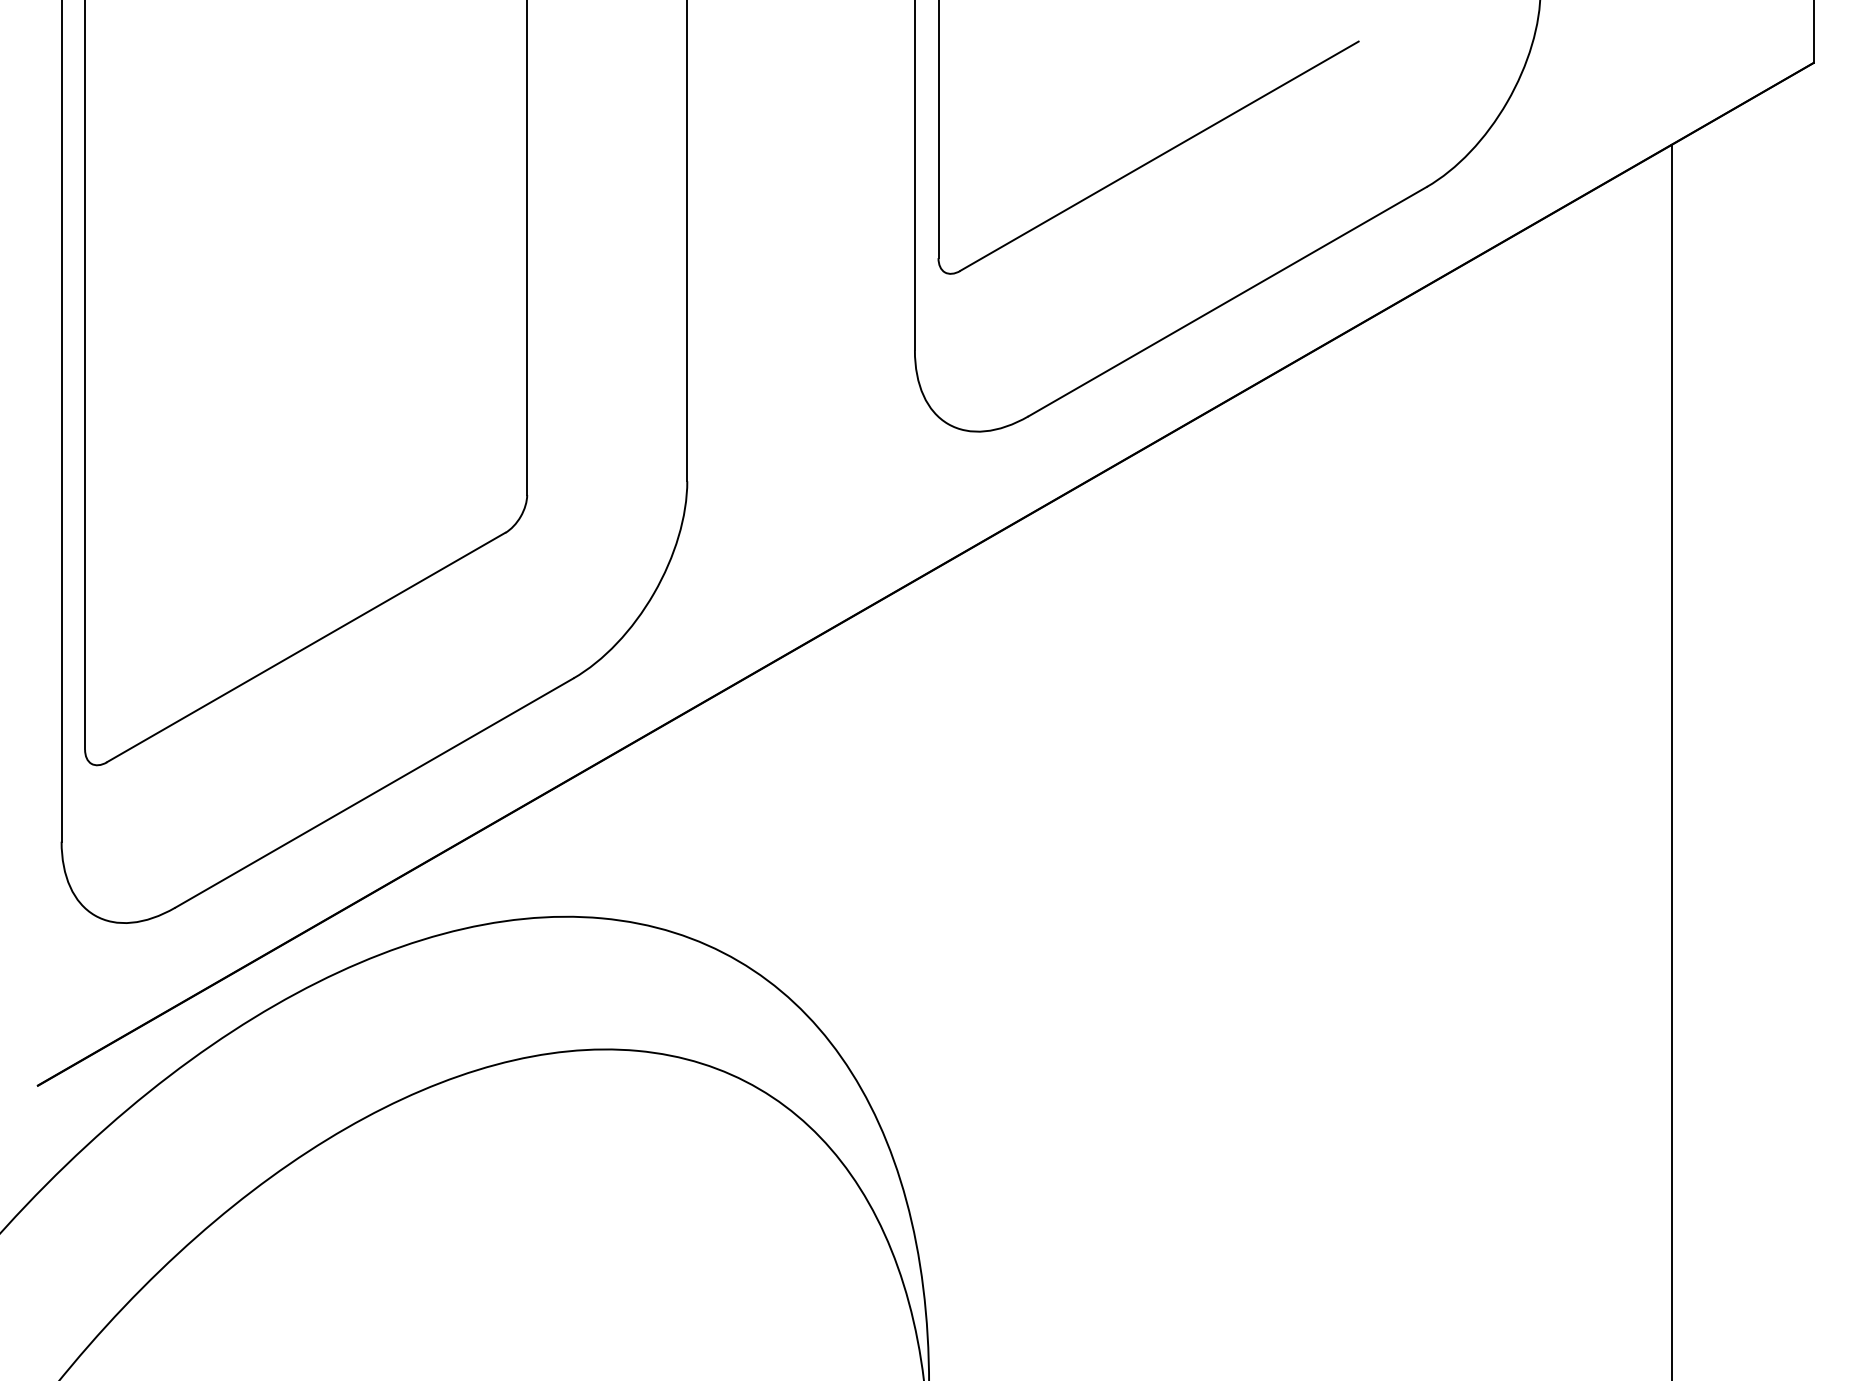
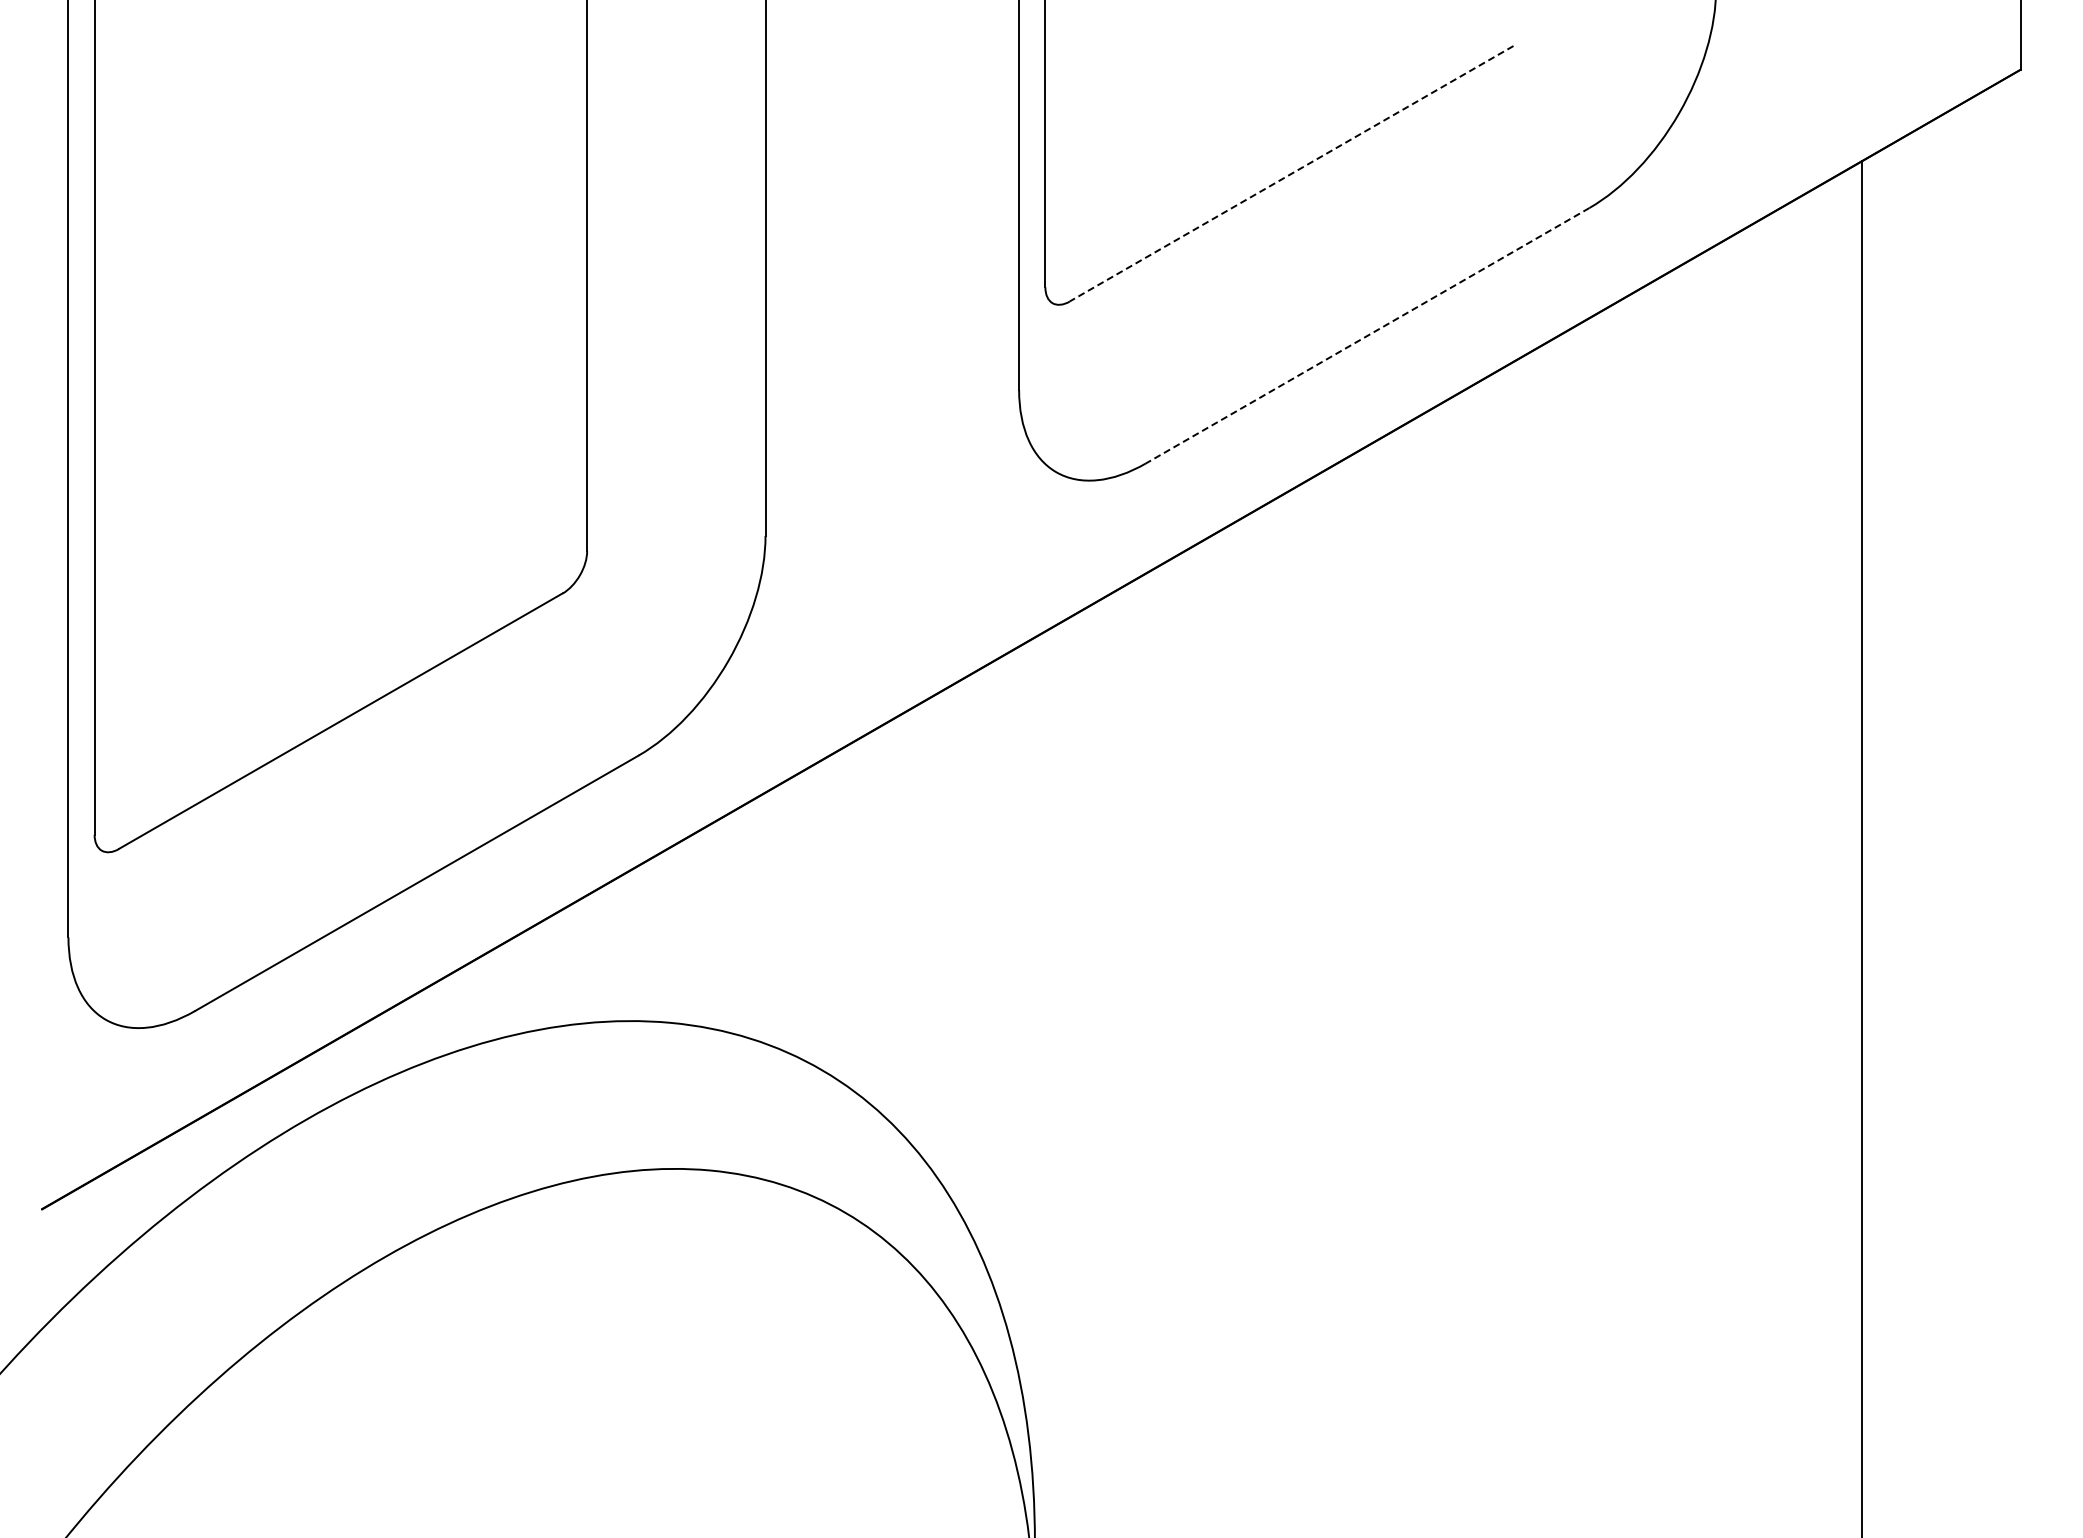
line: (1159, 155) -> (1291, 173), solid -> dashed
line: (1227, 301) -> (1367, 335), solid -> dashed

